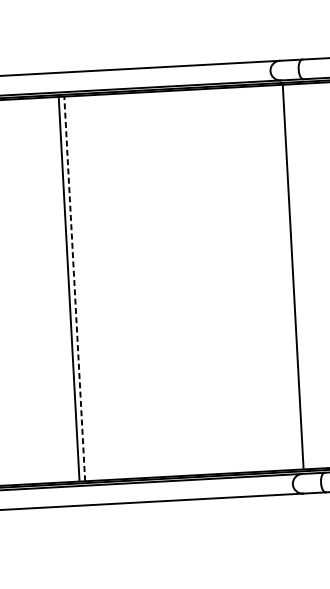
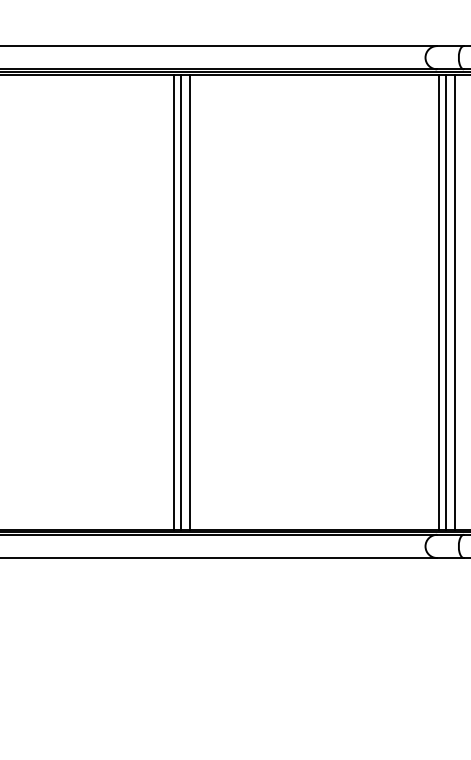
line: (306, 275) -> (454, 301), added
line: (298, 276) -> (445, 301), added
line: (74, 288) -> (180, 301), dashed -> solid
line: (82, 288) -> (189, 301), added

